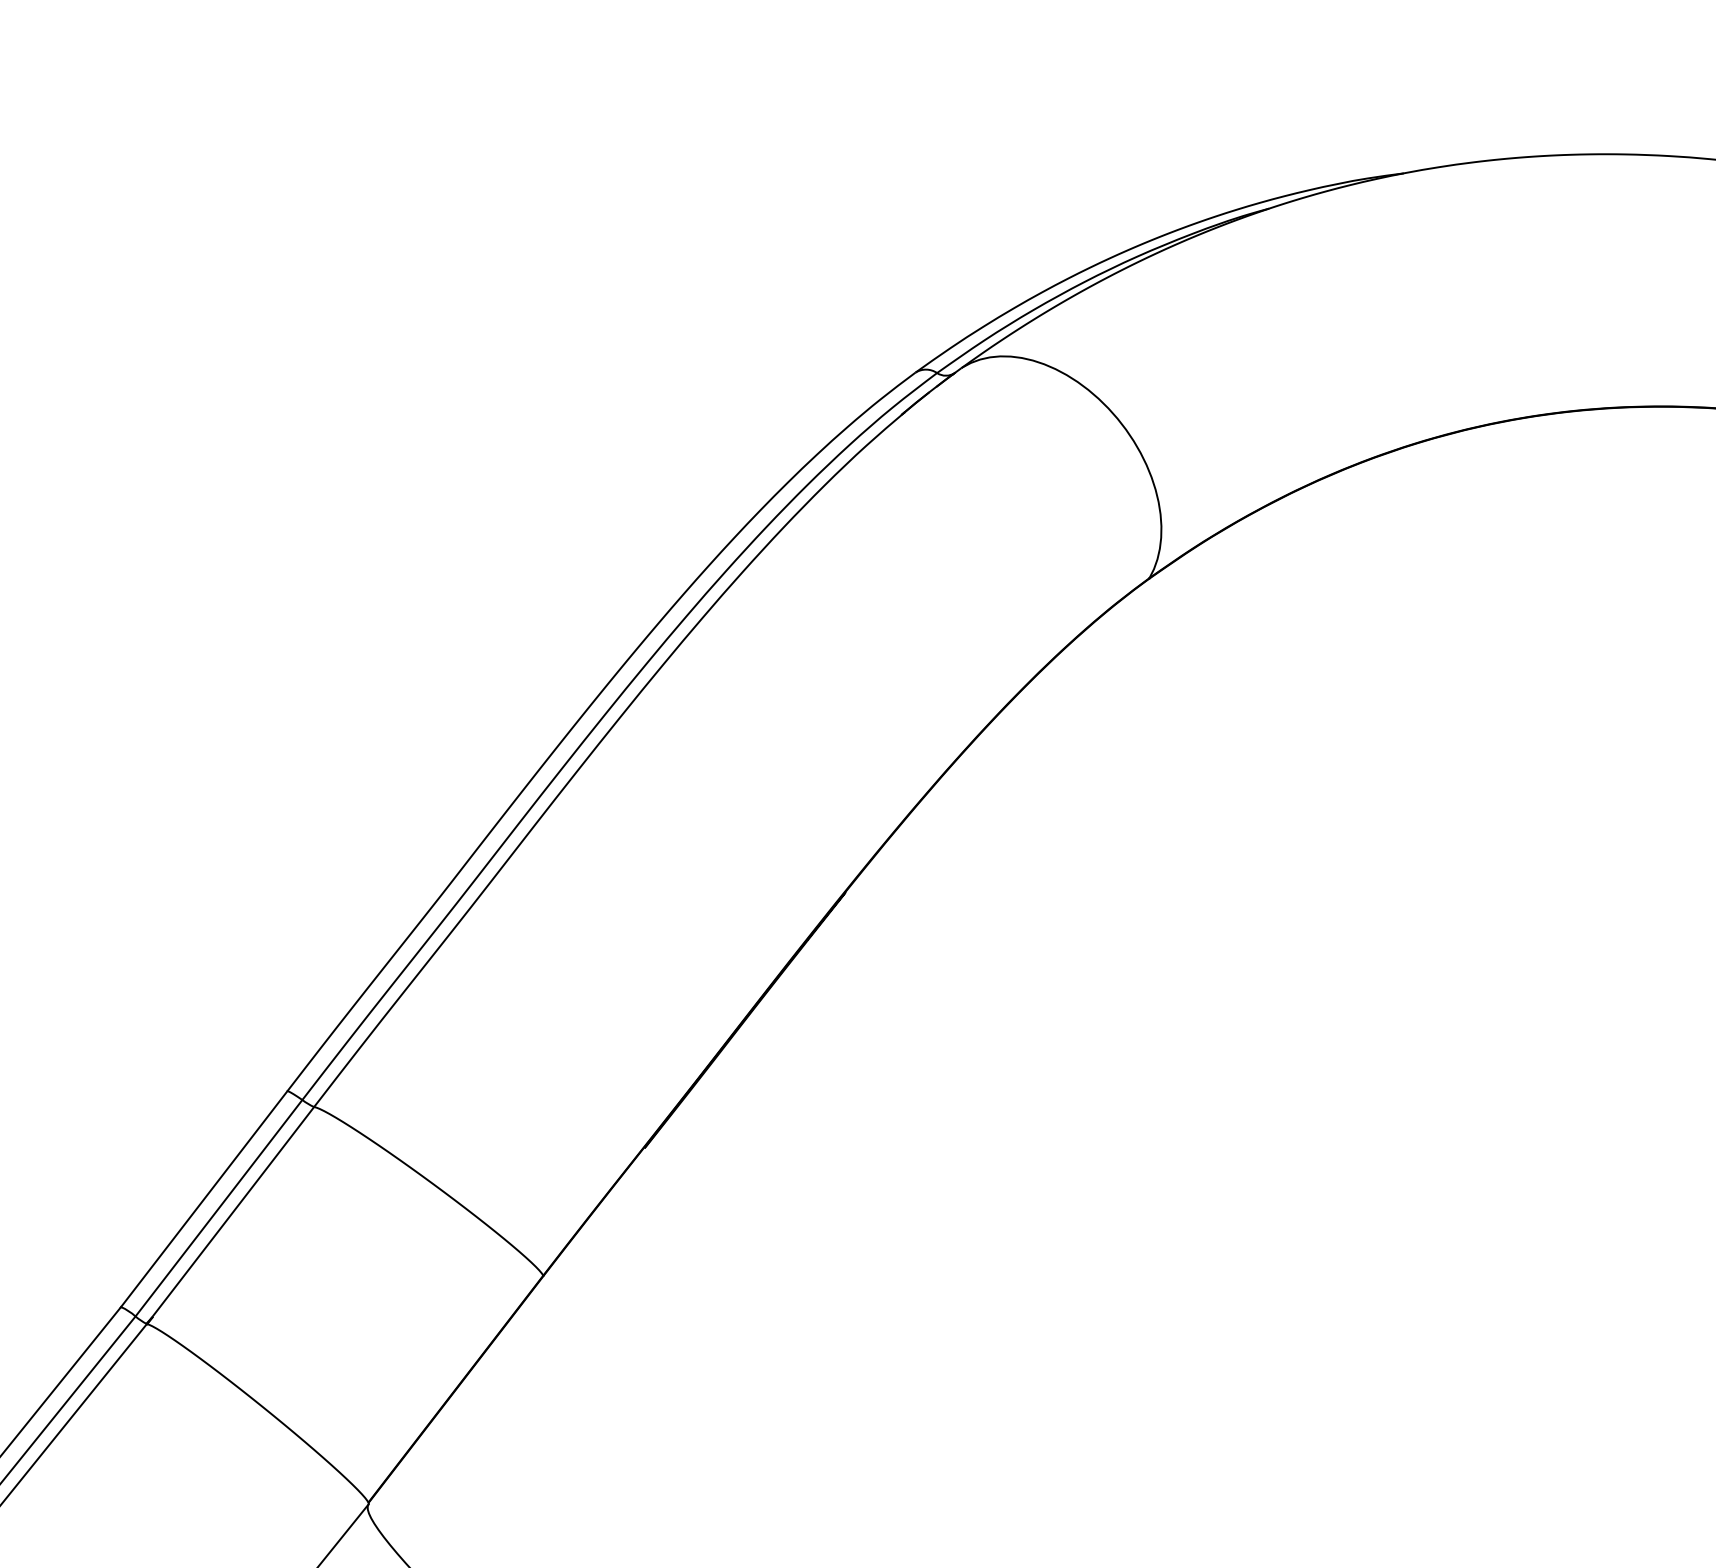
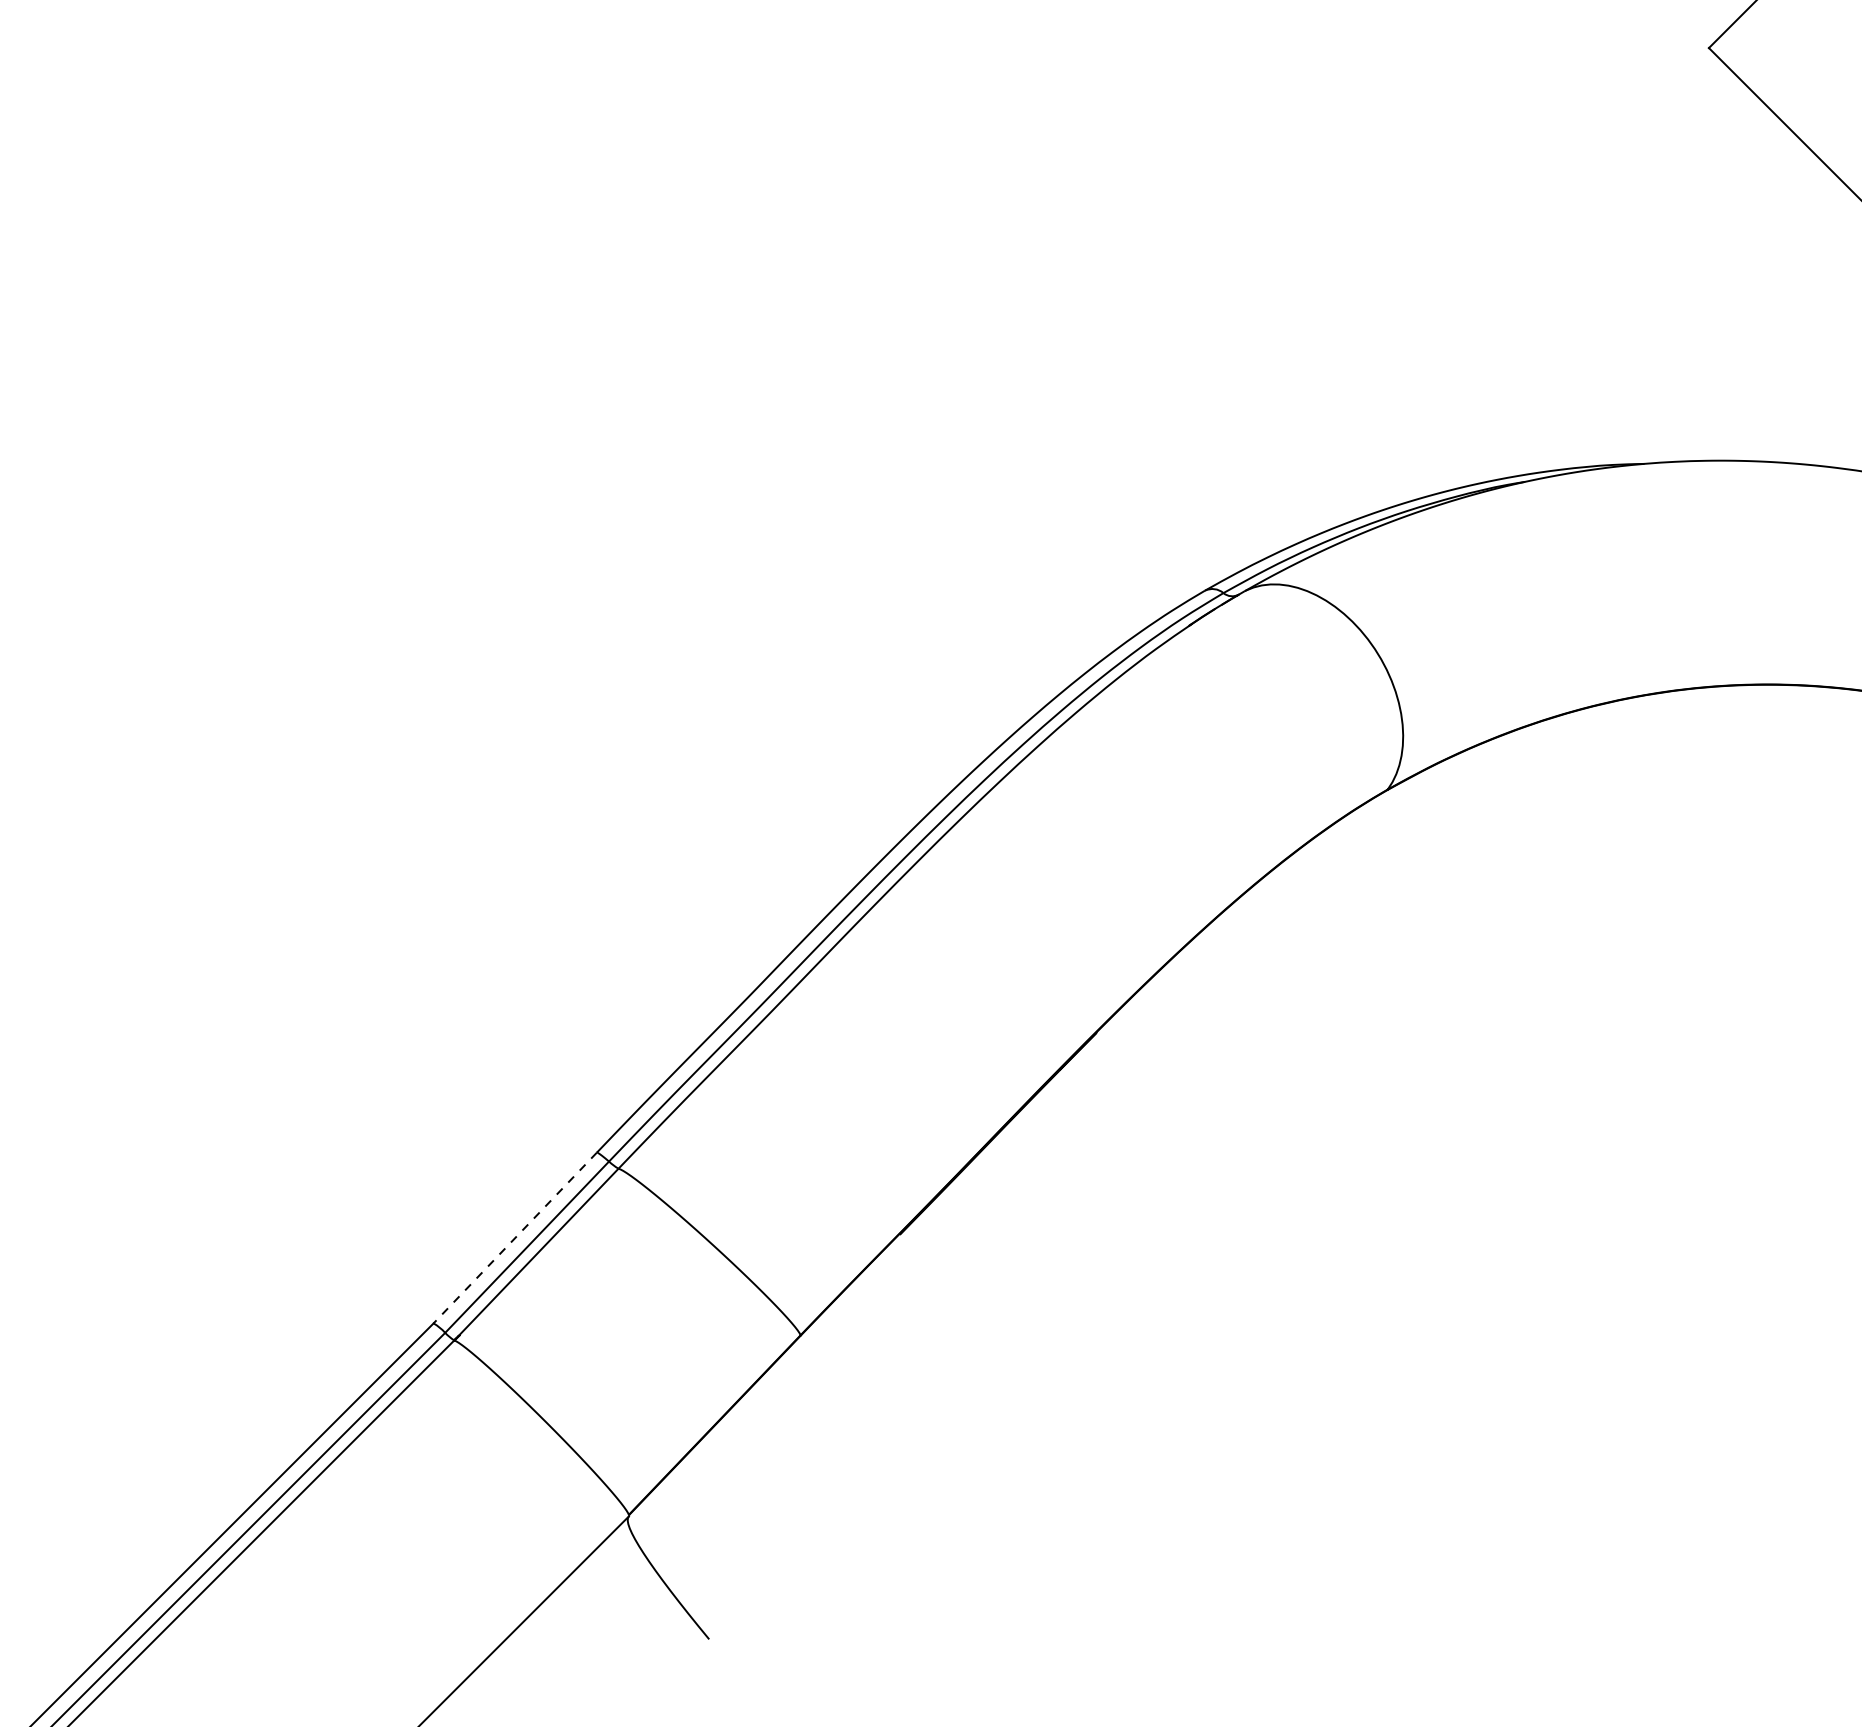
line: (203, 1199) -> (514, 1238), solid -> dashed

